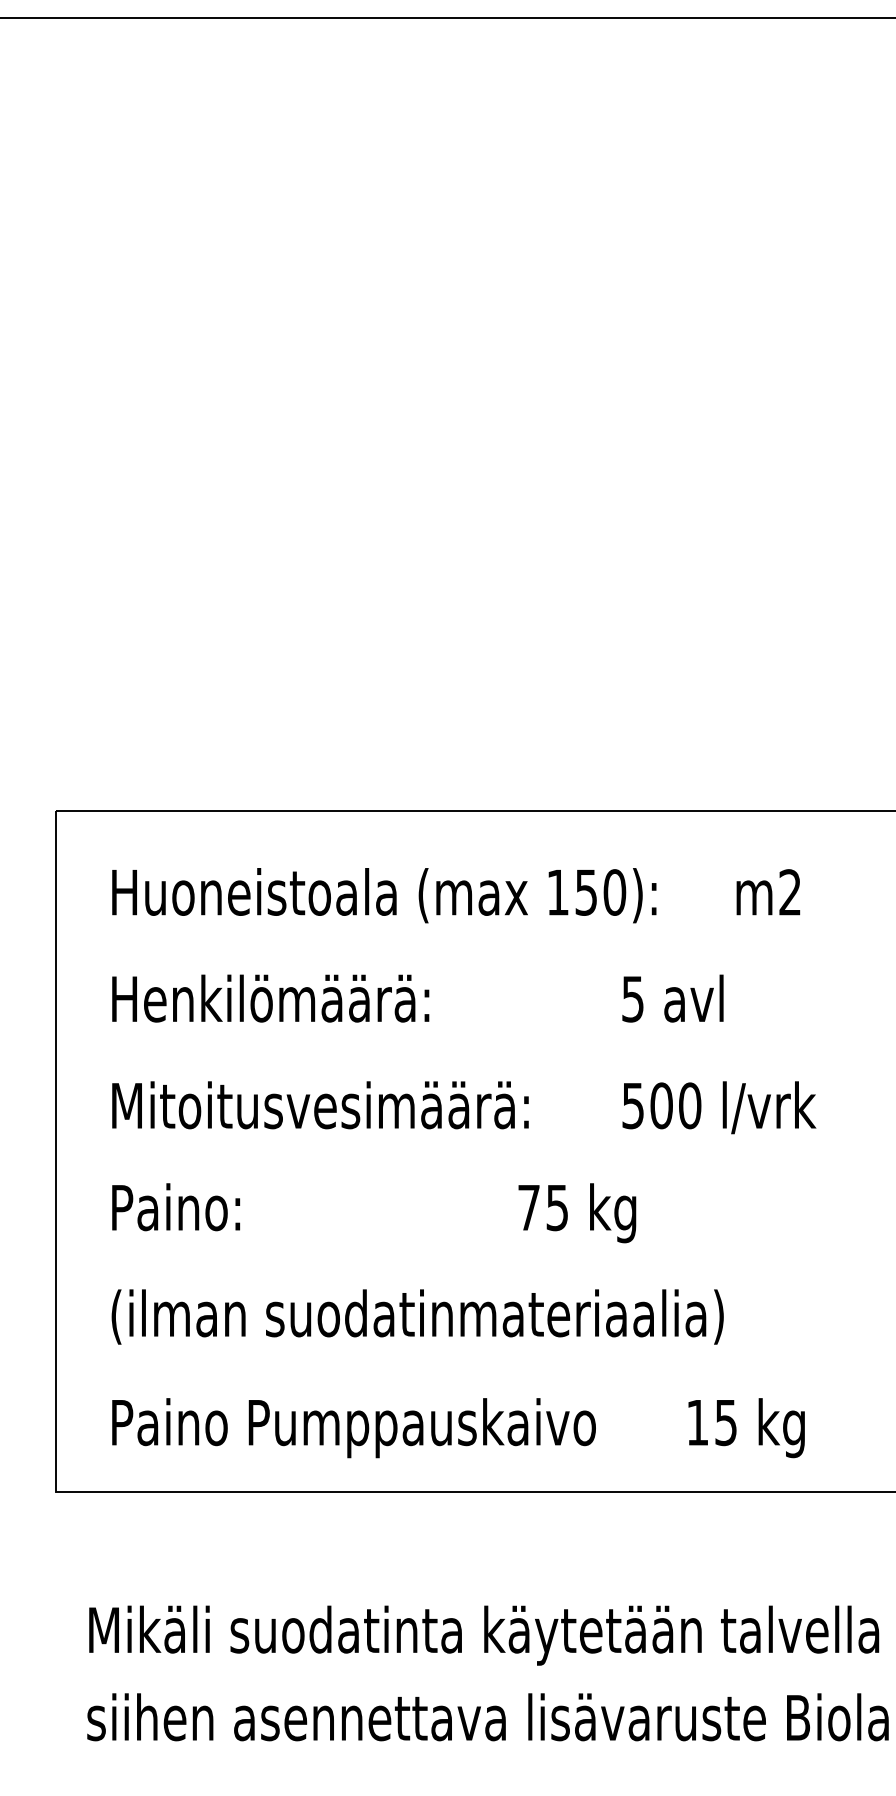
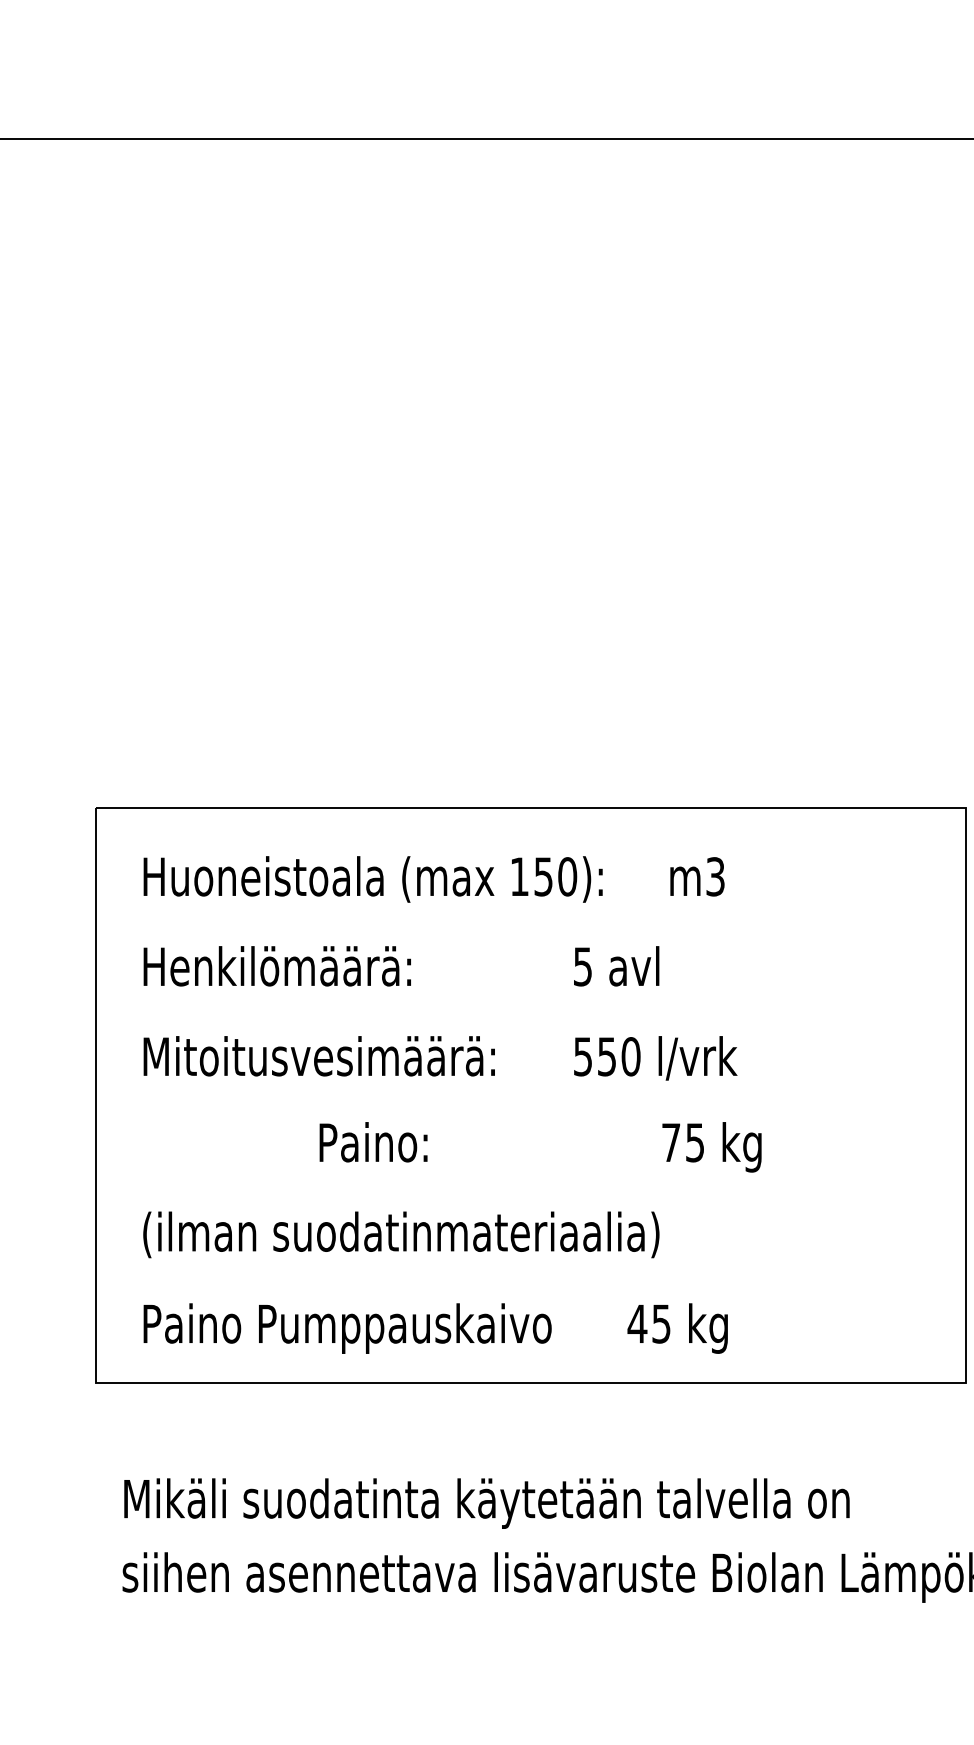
text: (790, 892) -> (715, 876), m2 -> m3
text: (660, 1105) -> (606, 1056), 500 -> 550
text: (374, 1213) -> (540, 1147), moved
text: (697, 1422) -> (637, 1323), 15 -> 45

